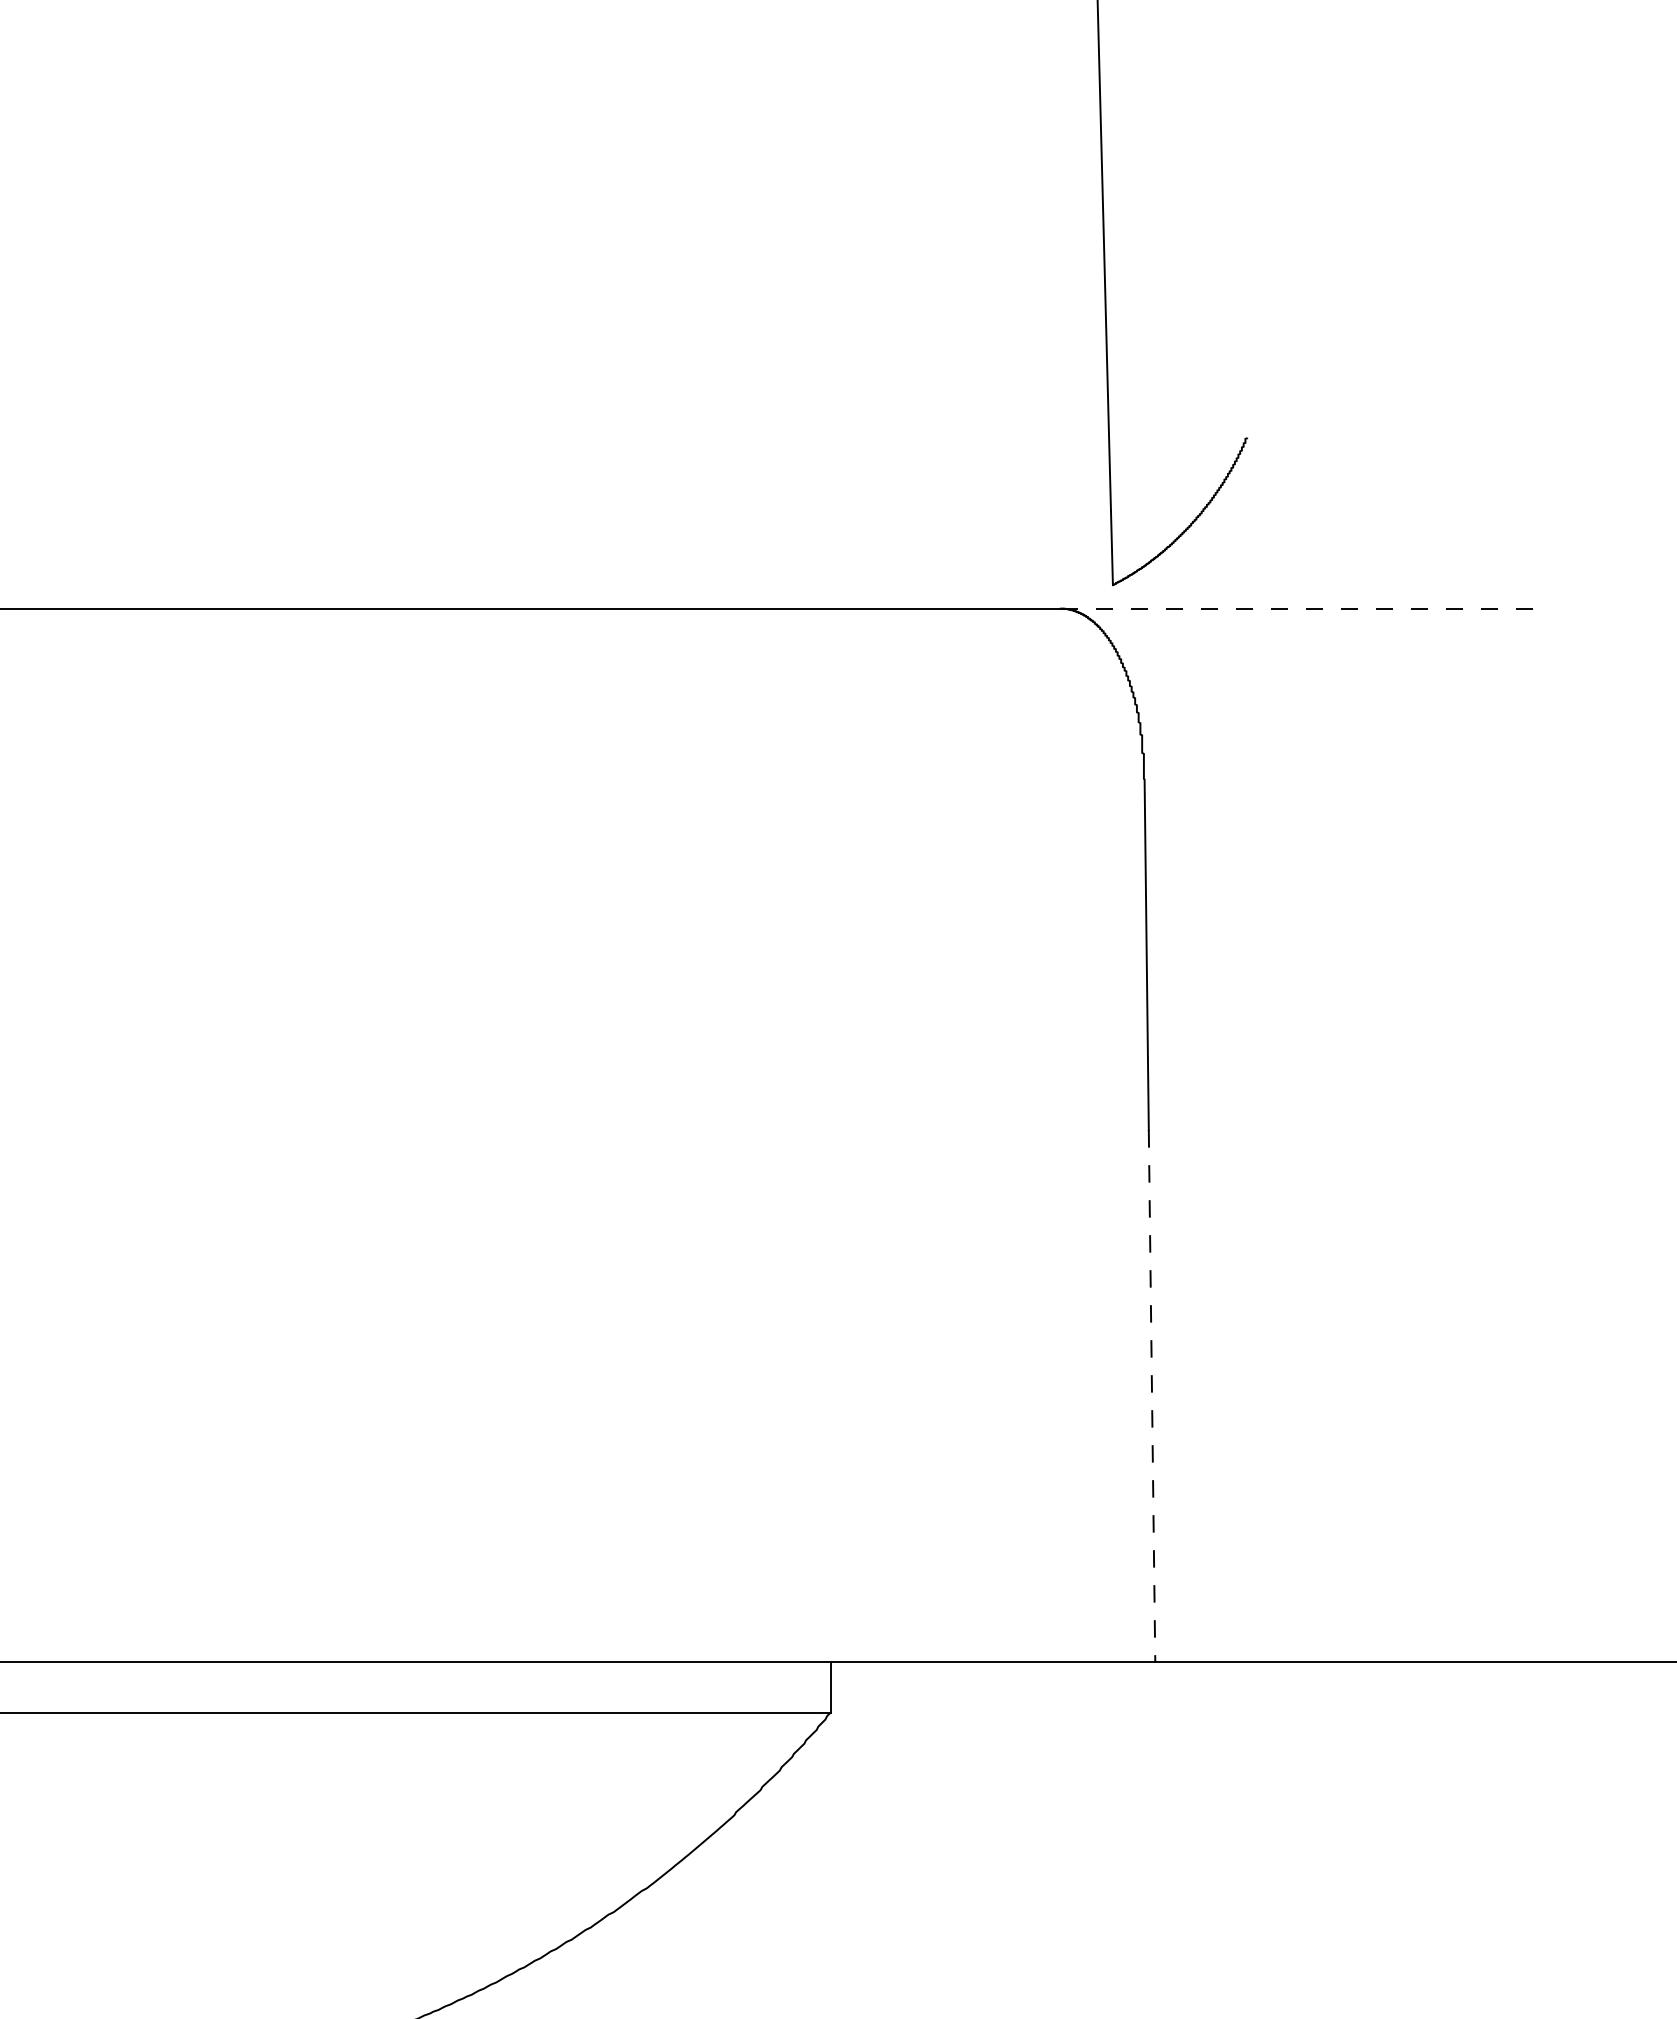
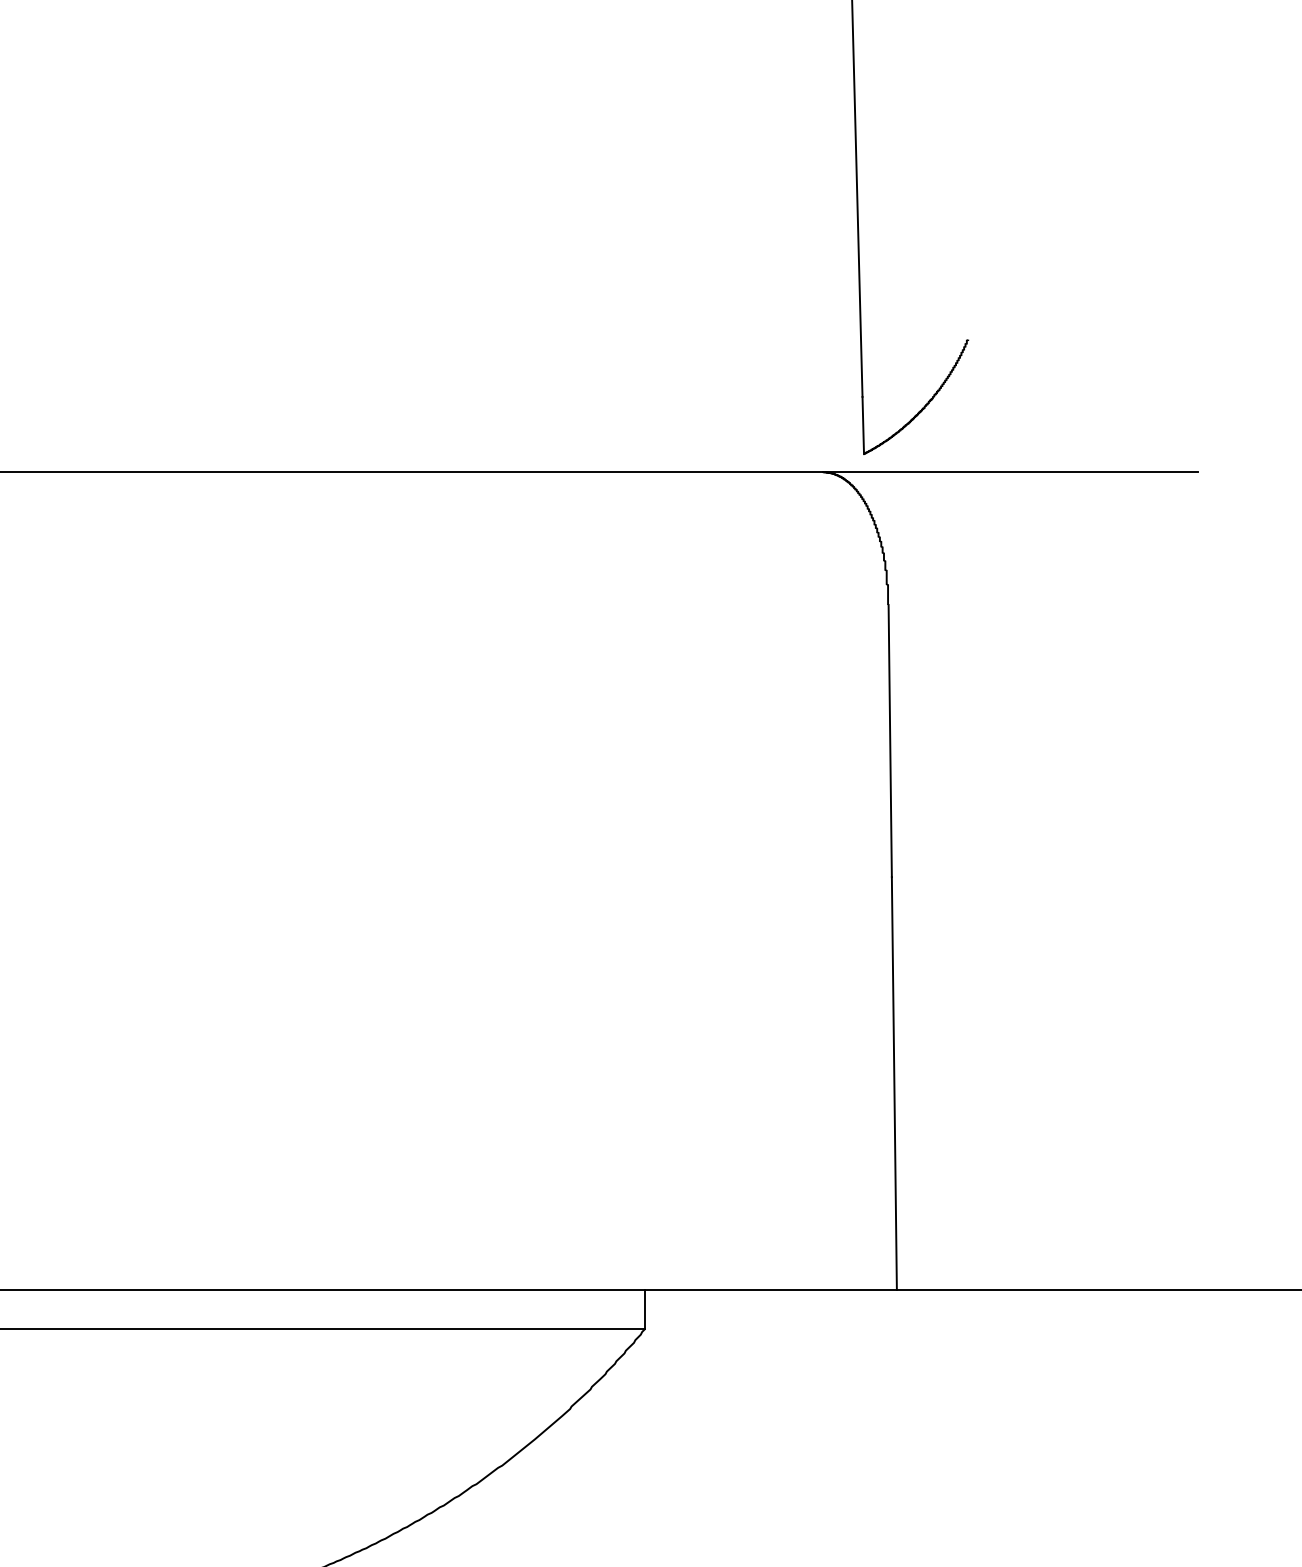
line: (1302, 608) -> (1011, 472), dashed -> solid
line: (1152, 1397) -> (894, 1084), dashed -> solid

